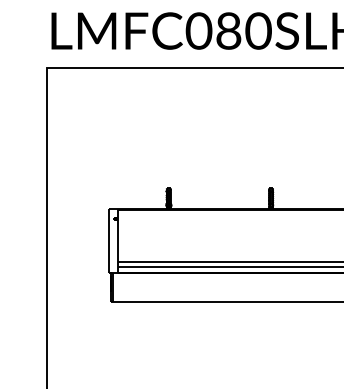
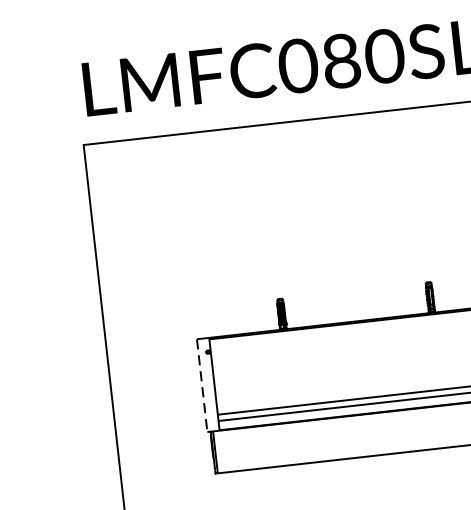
line: (109, 241) -> (202, 385), solid -> dashed

